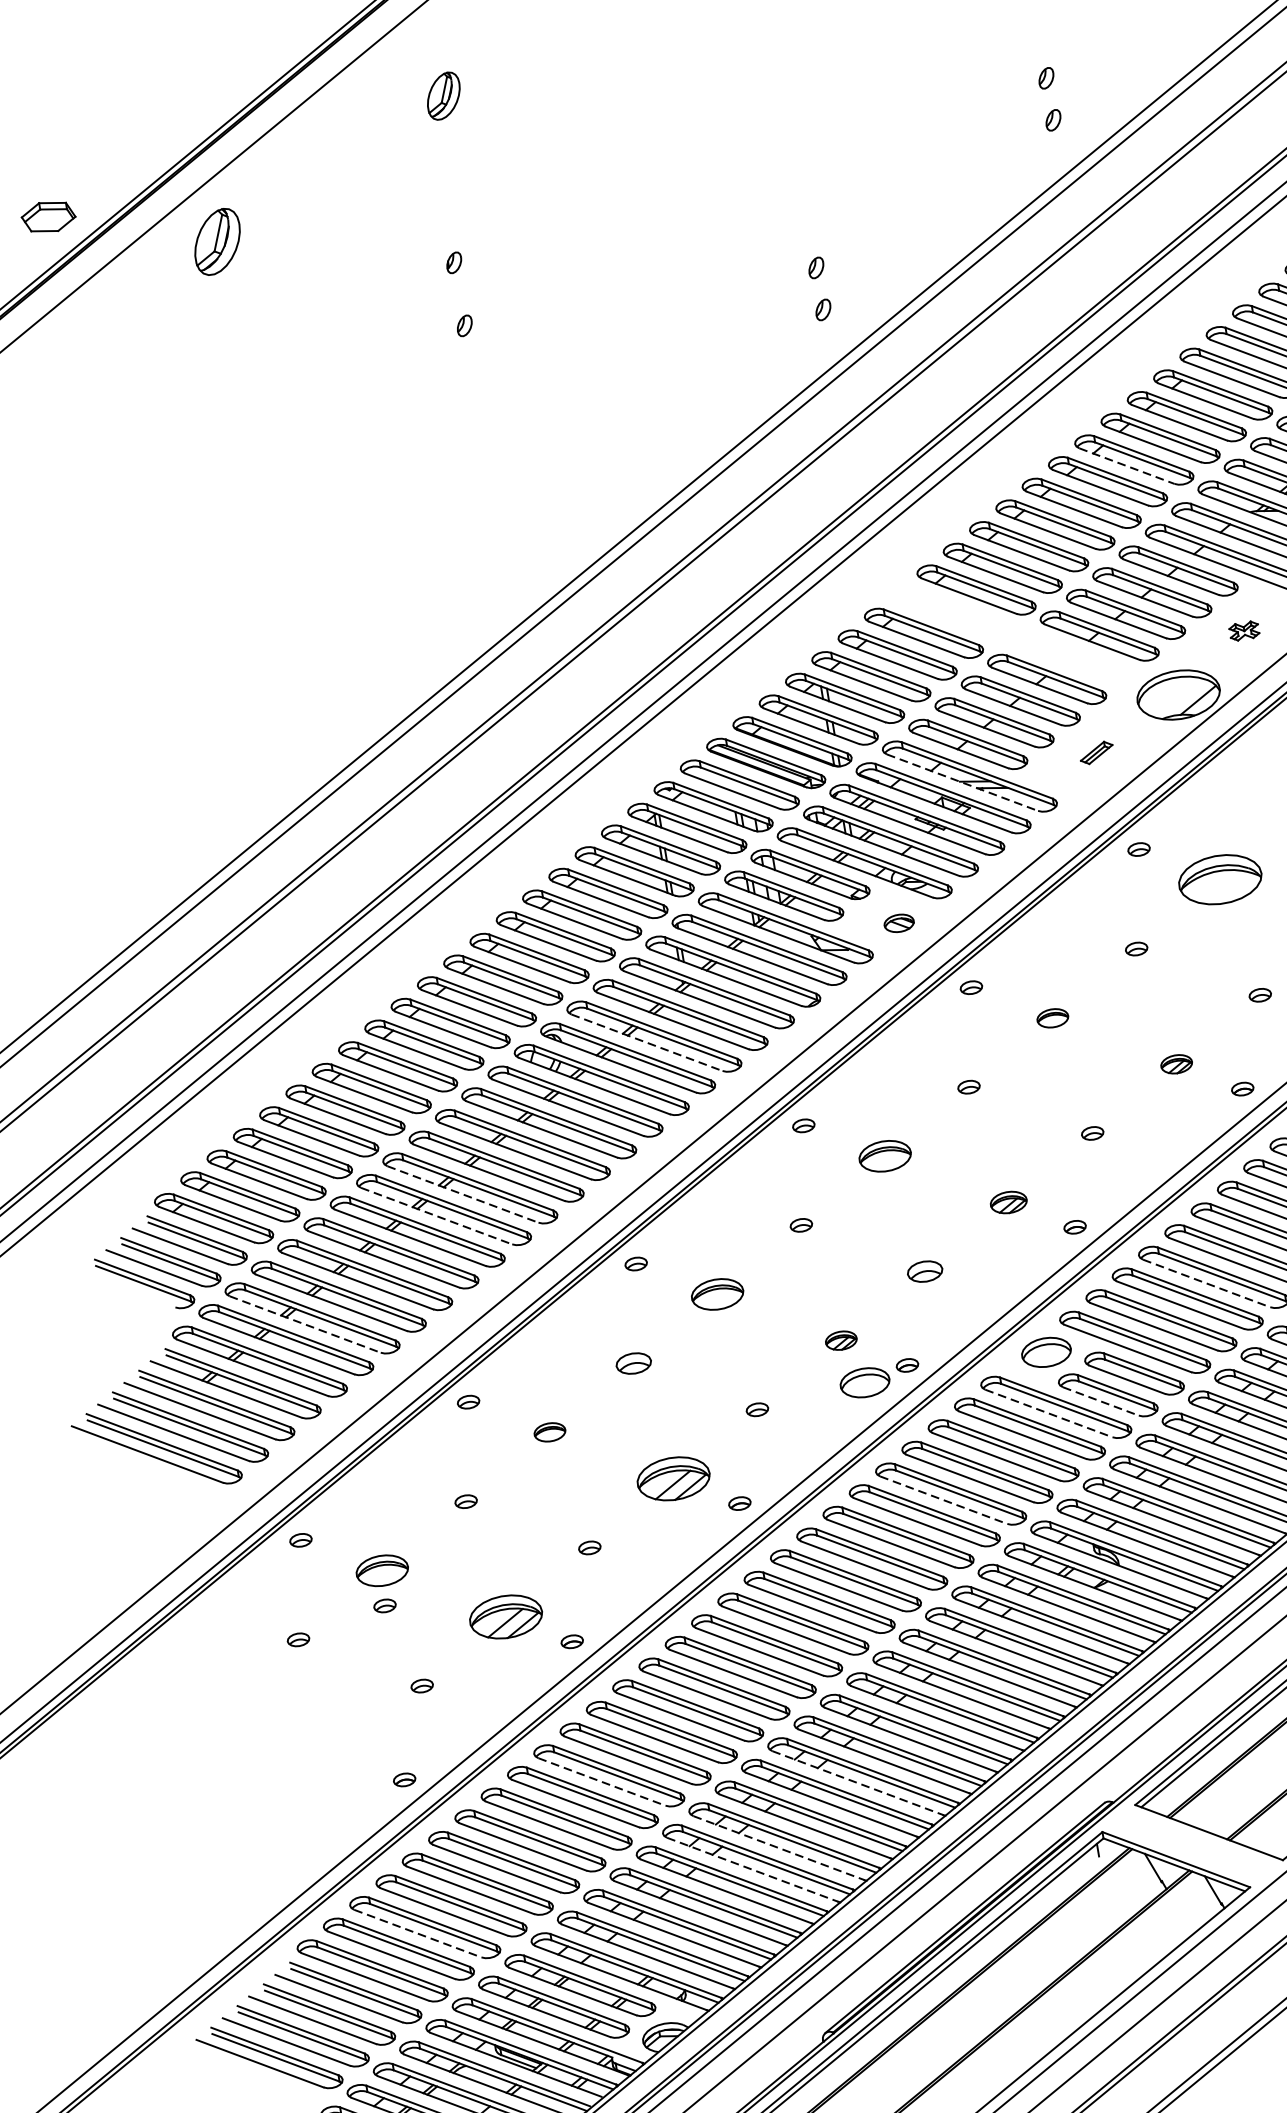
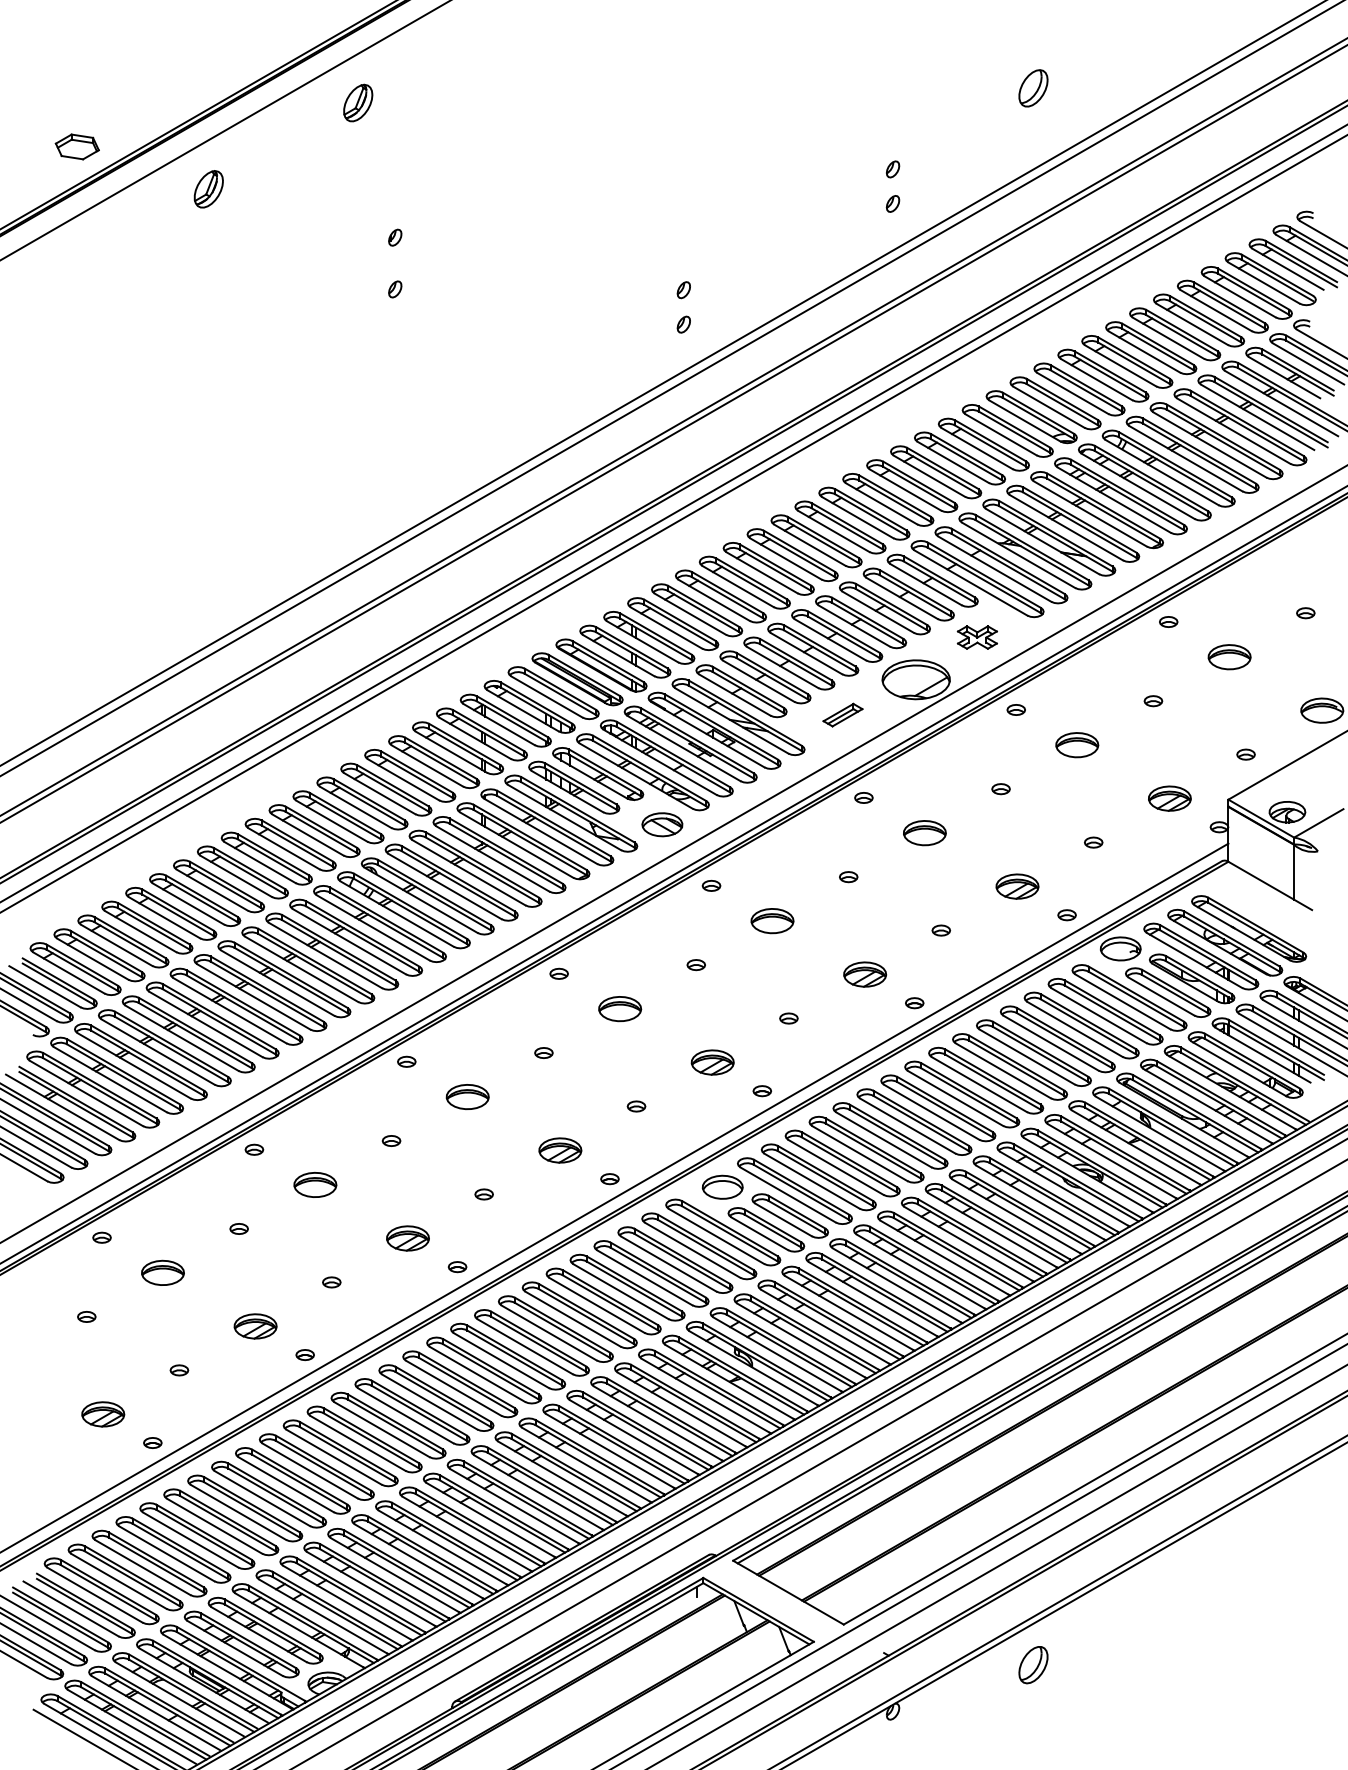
part: (444, 95) -> (358, 102), moved
part: (216, 242) -> (208, 189), size x0.71
line: (1127, 466) -> (905, 490), dashed -> solid
part: (1243, 631) -> (976, 637), size x1.67
part: (1011, 633) -> (790, 608), added
part: (1095, 752) -> (842, 714), size x1.43
line: (963, 783) -> (732, 721), dashed -> solid
part: (1220, 880) -> (924, 833), size x0.62
part: (899, 922) -> (662, 824), size x1.67
part: (1052, 1018) -> (772, 921), size x1.67
line: (647, 1042) -> (445, 886), dashed -> solid
part: (1176, 1064) -> (865, 974), size x1.67
line: (464, 1194) -> (278, 983), dashed -> solid
part: (1008, 1202) -> (712, 1062), size x1.43
line: (437, 1216) -> (254, 997), dashed -> solid
part: (925, 1271) -> (636, 1106), size x0.62
line: (1206, 1283) -> (859, 1153), dashed -> solid
line: (305, 1325) -> (134, 1066), dashed -> solid
part: (841, 1340) -> (560, 1150), size x1.67
part: (633, 1362) -> (391, 1140), size x0.62
part: (864, 1381) -> (573, 1186), removed
line: (1100, 1401) -> (759, 1233), dashed -> solid
line: (1048, 1413) -> (716, 1236), dashed -> solid
part: (550, 1431) -> (315, 1184), size x1.67
part: (673, 1478) -> (407, 1238), size x0.71
line: (943, 1500) -> (620, 1291), dashed -> solid
part: (385, 1606) -> (160, 1301), removed
part: (505, 1617) -> (255, 1326), size x0.71
part: (338, 1755) -> (103, 1414), added
line: (602, 1782) -> (310, 1471), dashed -> solid
line: (857, 1783) -> (514, 1506), dashed -> solid
line: (778, 1848) -> (442, 1547), dashed -> solid
line: (752, 1870) -> (418, 1561), dashed -> solid
line: (417, 1933) -> (142, 1567), dashed -> solid

